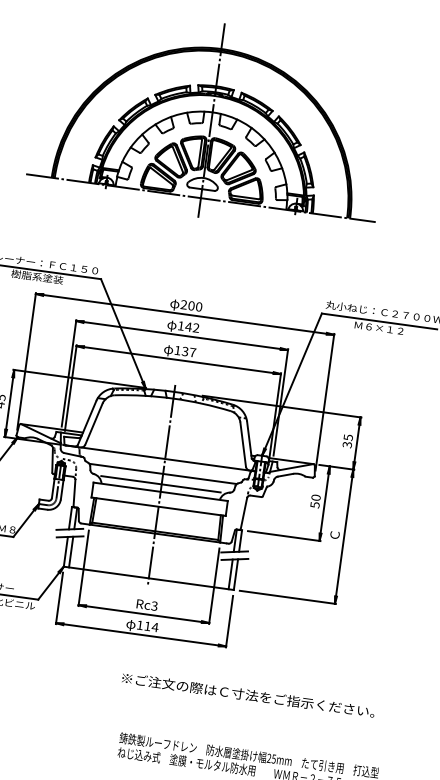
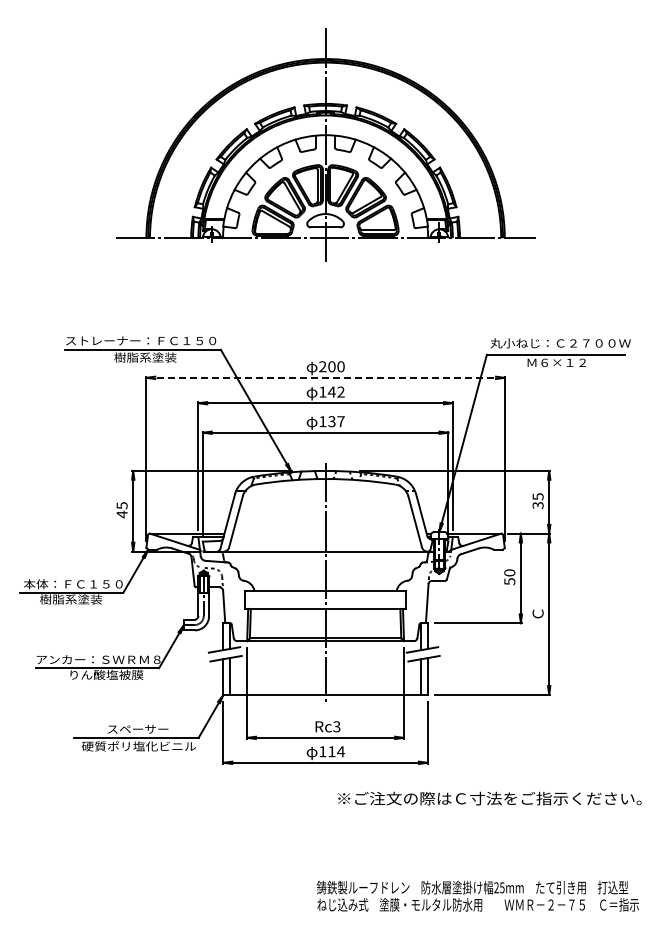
line: (185, 314) -> (326, 377), solid -> dashed
line: (163, 473) -> (325, 569), removed
line: (160, 484) -> (324, 582), removed
text: (248, 695) -> (489, 798), moved

